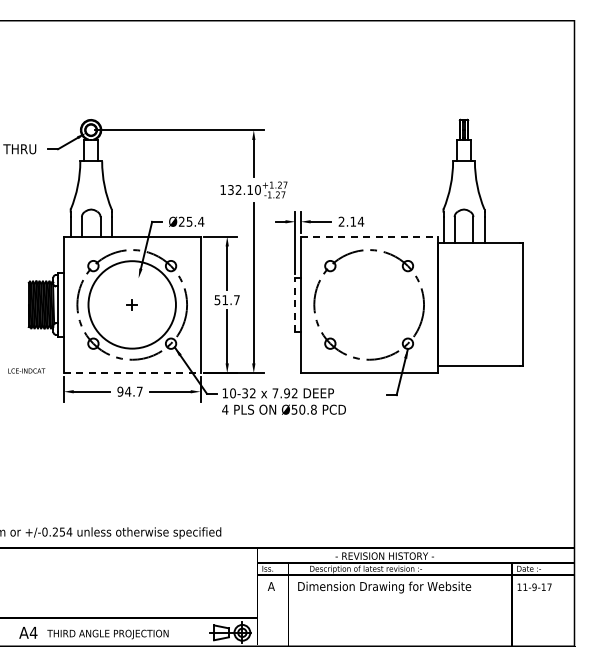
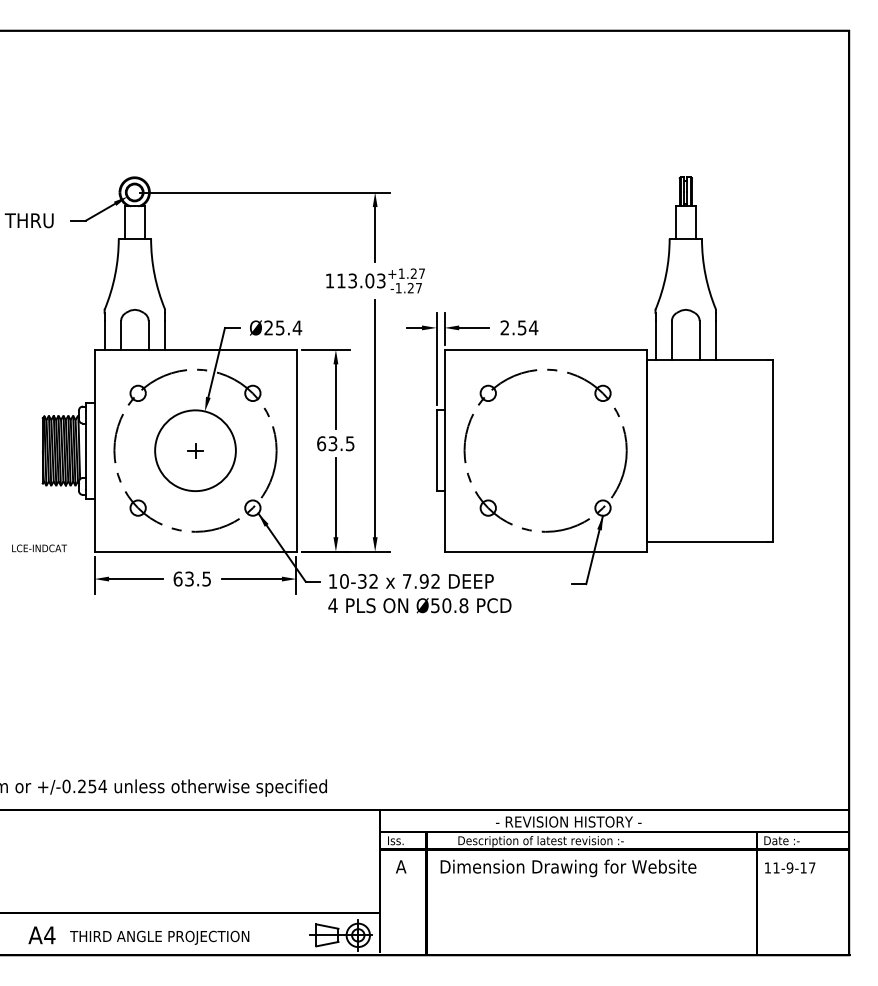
text: (244, 190) -> (361, 281), 132.10 -> 113.03
text: (353, 221) -> (522, 327), 2.14 -> 2.54
line: (369, 236) -> (546, 349), dashed -> solid
text: (226, 300) -> (334, 444), 51.7 -> 63.5
circle: (131, 304) -> (194, 450), size x0.62
line: (295, 304) -> (436, 450), dashed -> solid
line: (132, 373) -> (195, 552), dashed -> solid
text: (129, 391) -> (191, 578), 94.7 -> 63.5

